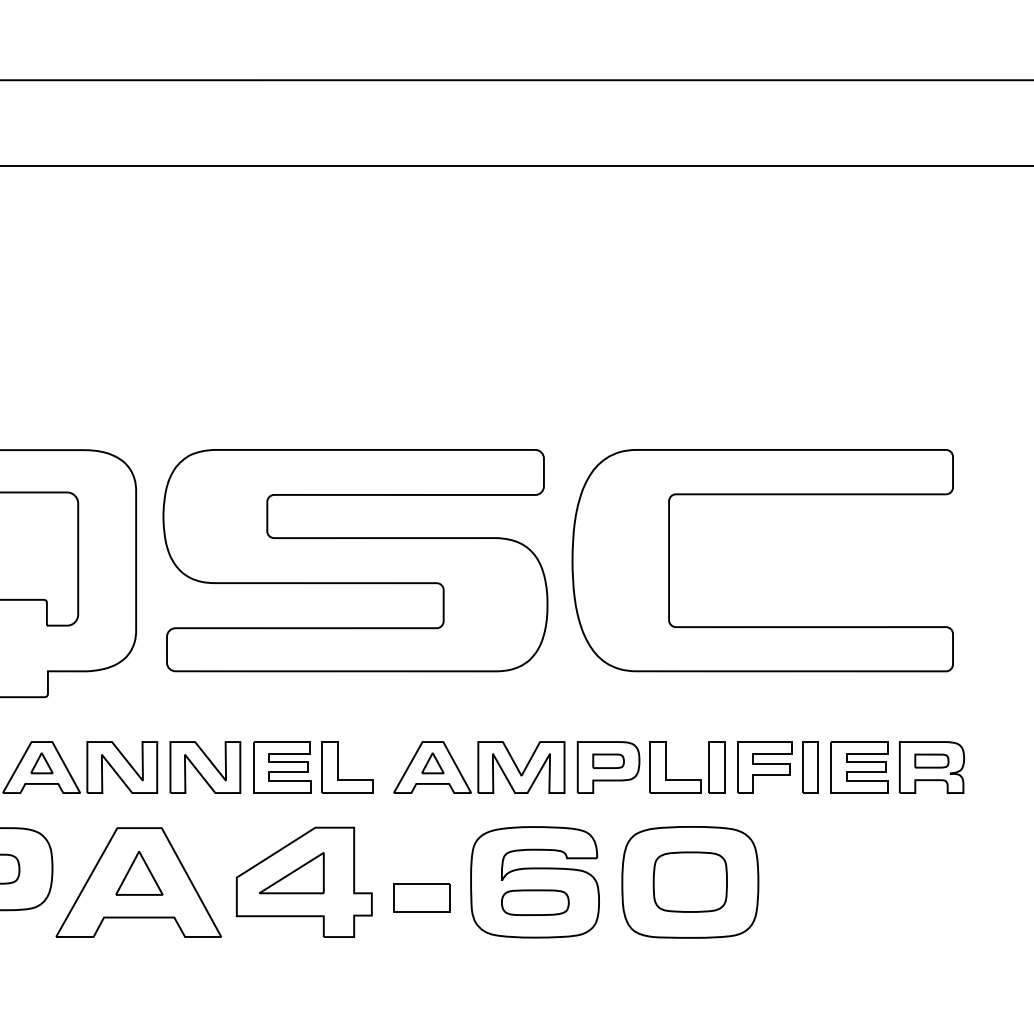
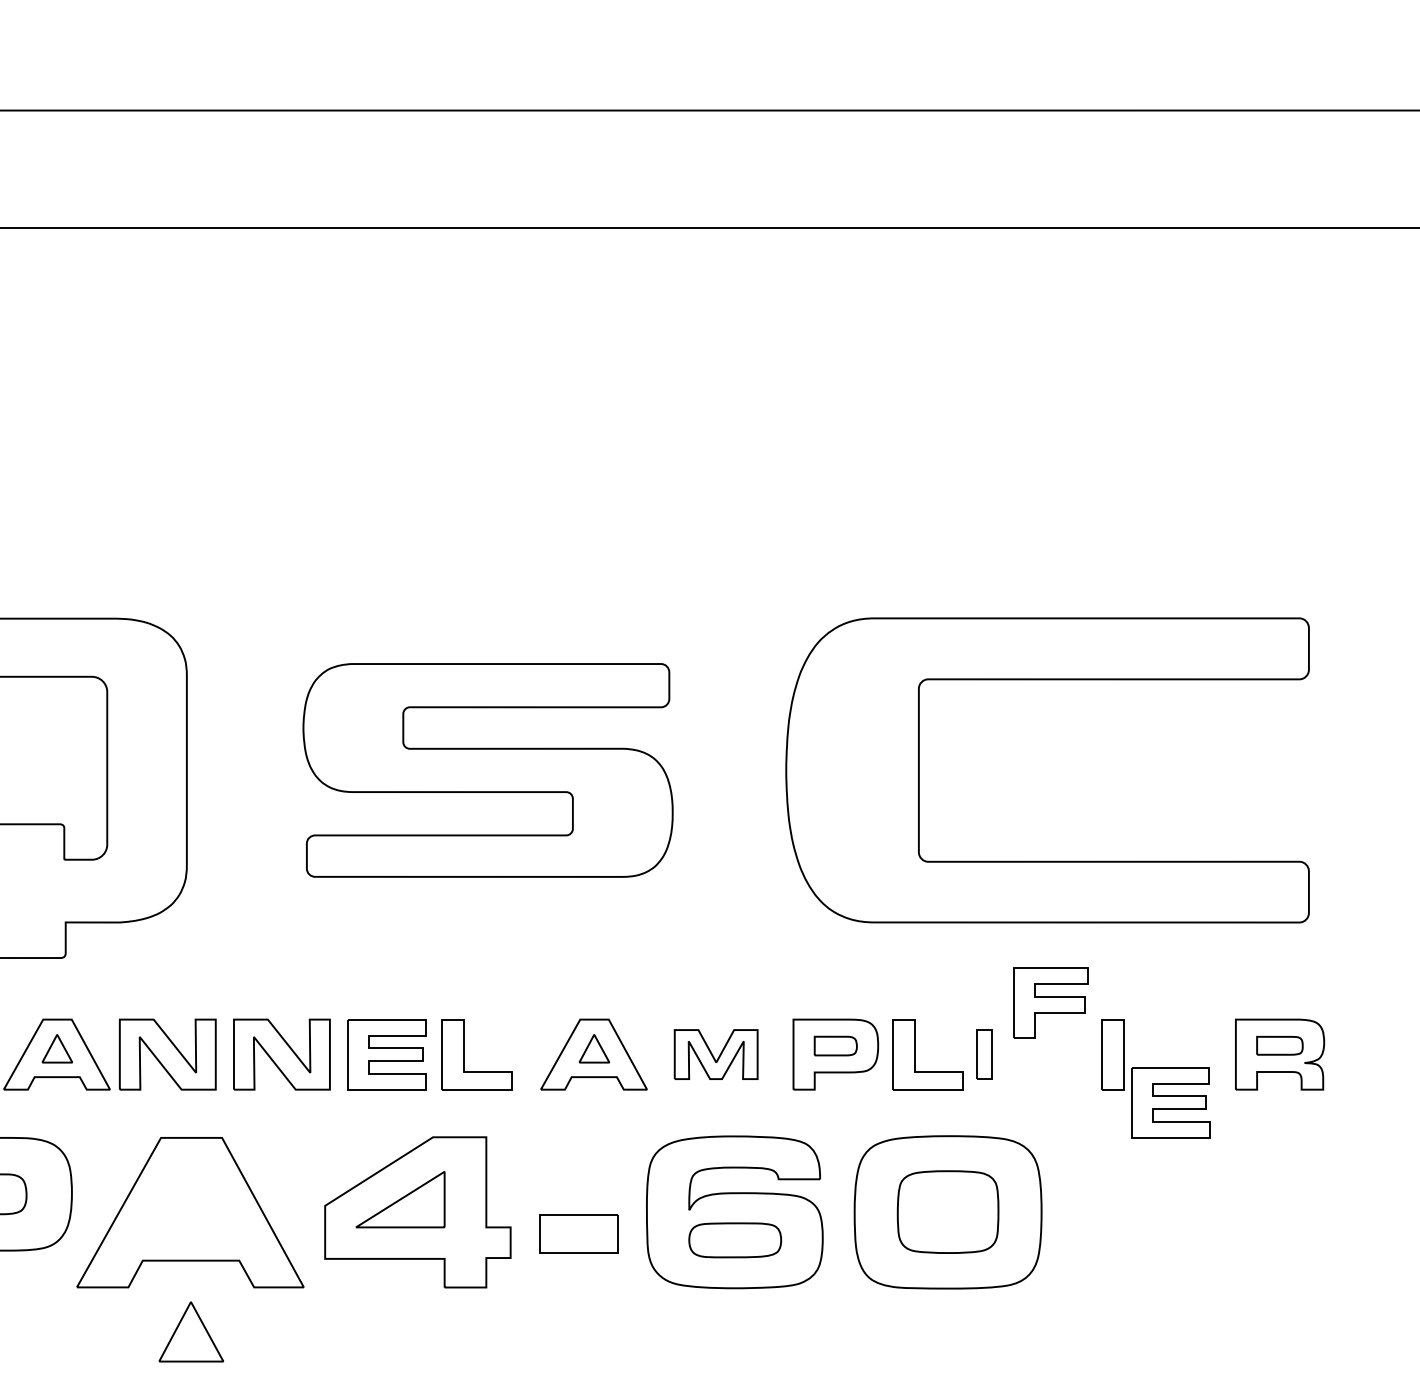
part: (355, 560) -> (487, 770), size x0.7
part: (521, 767) -> (716, 1054), size x0.7
part: (716, 767) -> (984, 1054), size x0.7
part: (764, 767) -> (1050, 1002), moved
part: (859, 767) -> (1170, 1102), moved
part: (139, 873) -> (191, 1331), moved

